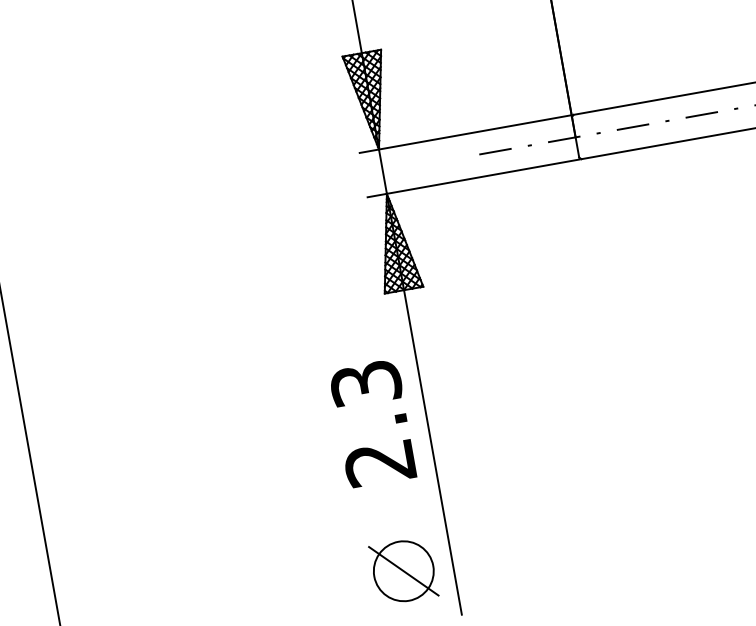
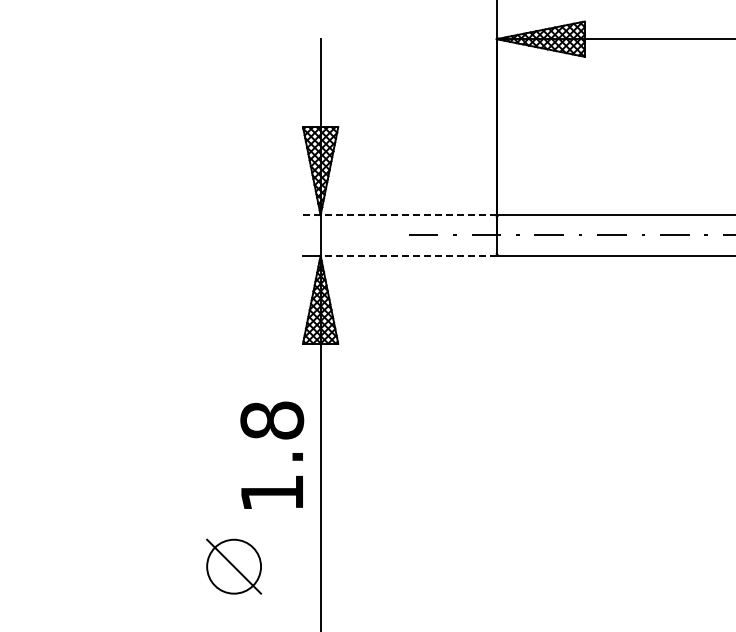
line: (465, 134) -> (399, 215), solid -> dashed
line: (482, 176) -> (408, 255), solid -> dashed
text: (373, 422) -> (272, 456), 2.3 -> 1.8
part: (404, 570) -> (234, 566), moved

